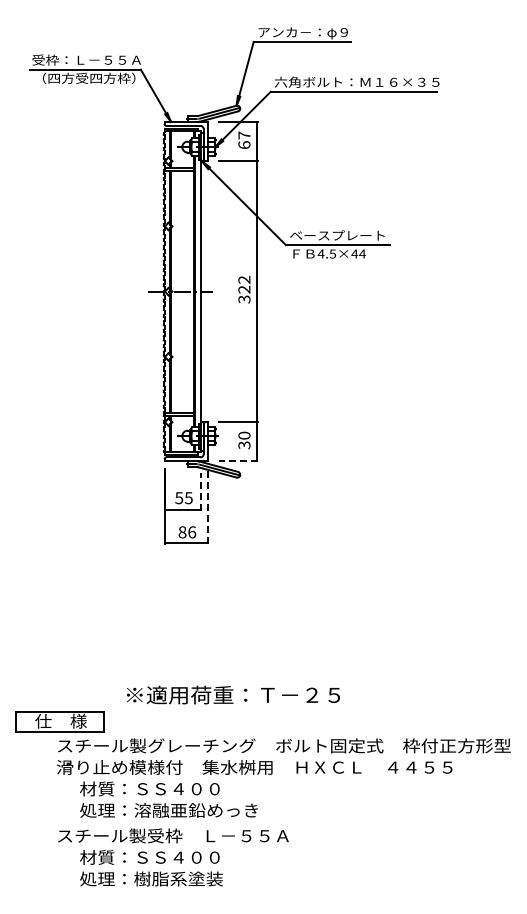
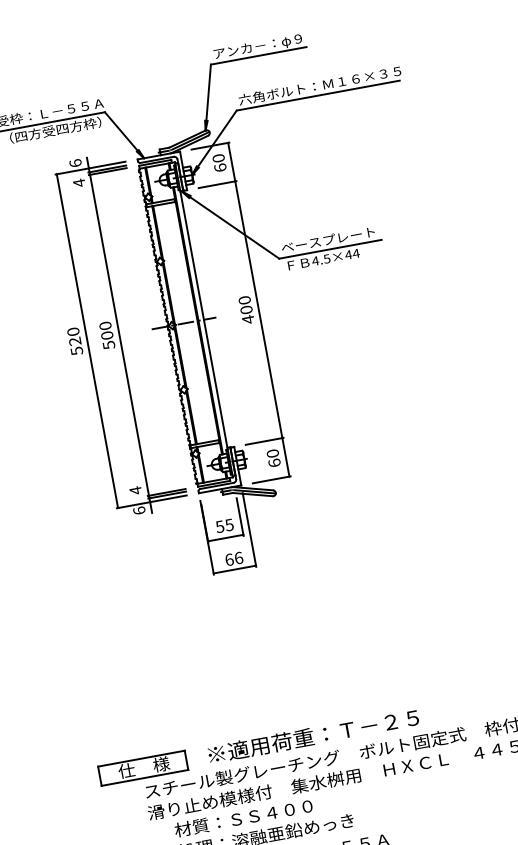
text: (244, 135) -> (218, 158), 67 -> 60
text: (244, 289) -> (246, 309), 322 -> 400
part: (108, 291) -> (113, 336), added
text: (244, 445) -> (274, 463), 30 -> 60
line: (238, 461) -> (271, 480), dashed -> solid
line: (200, 491) -> (239, 516), dashed -> solid
line: (207, 506) -> (249, 529), dashed -> solid
text: (182, 532) -> (229, 560), 86 -> 66
text: (233, 694) -> (313, 735), moved

